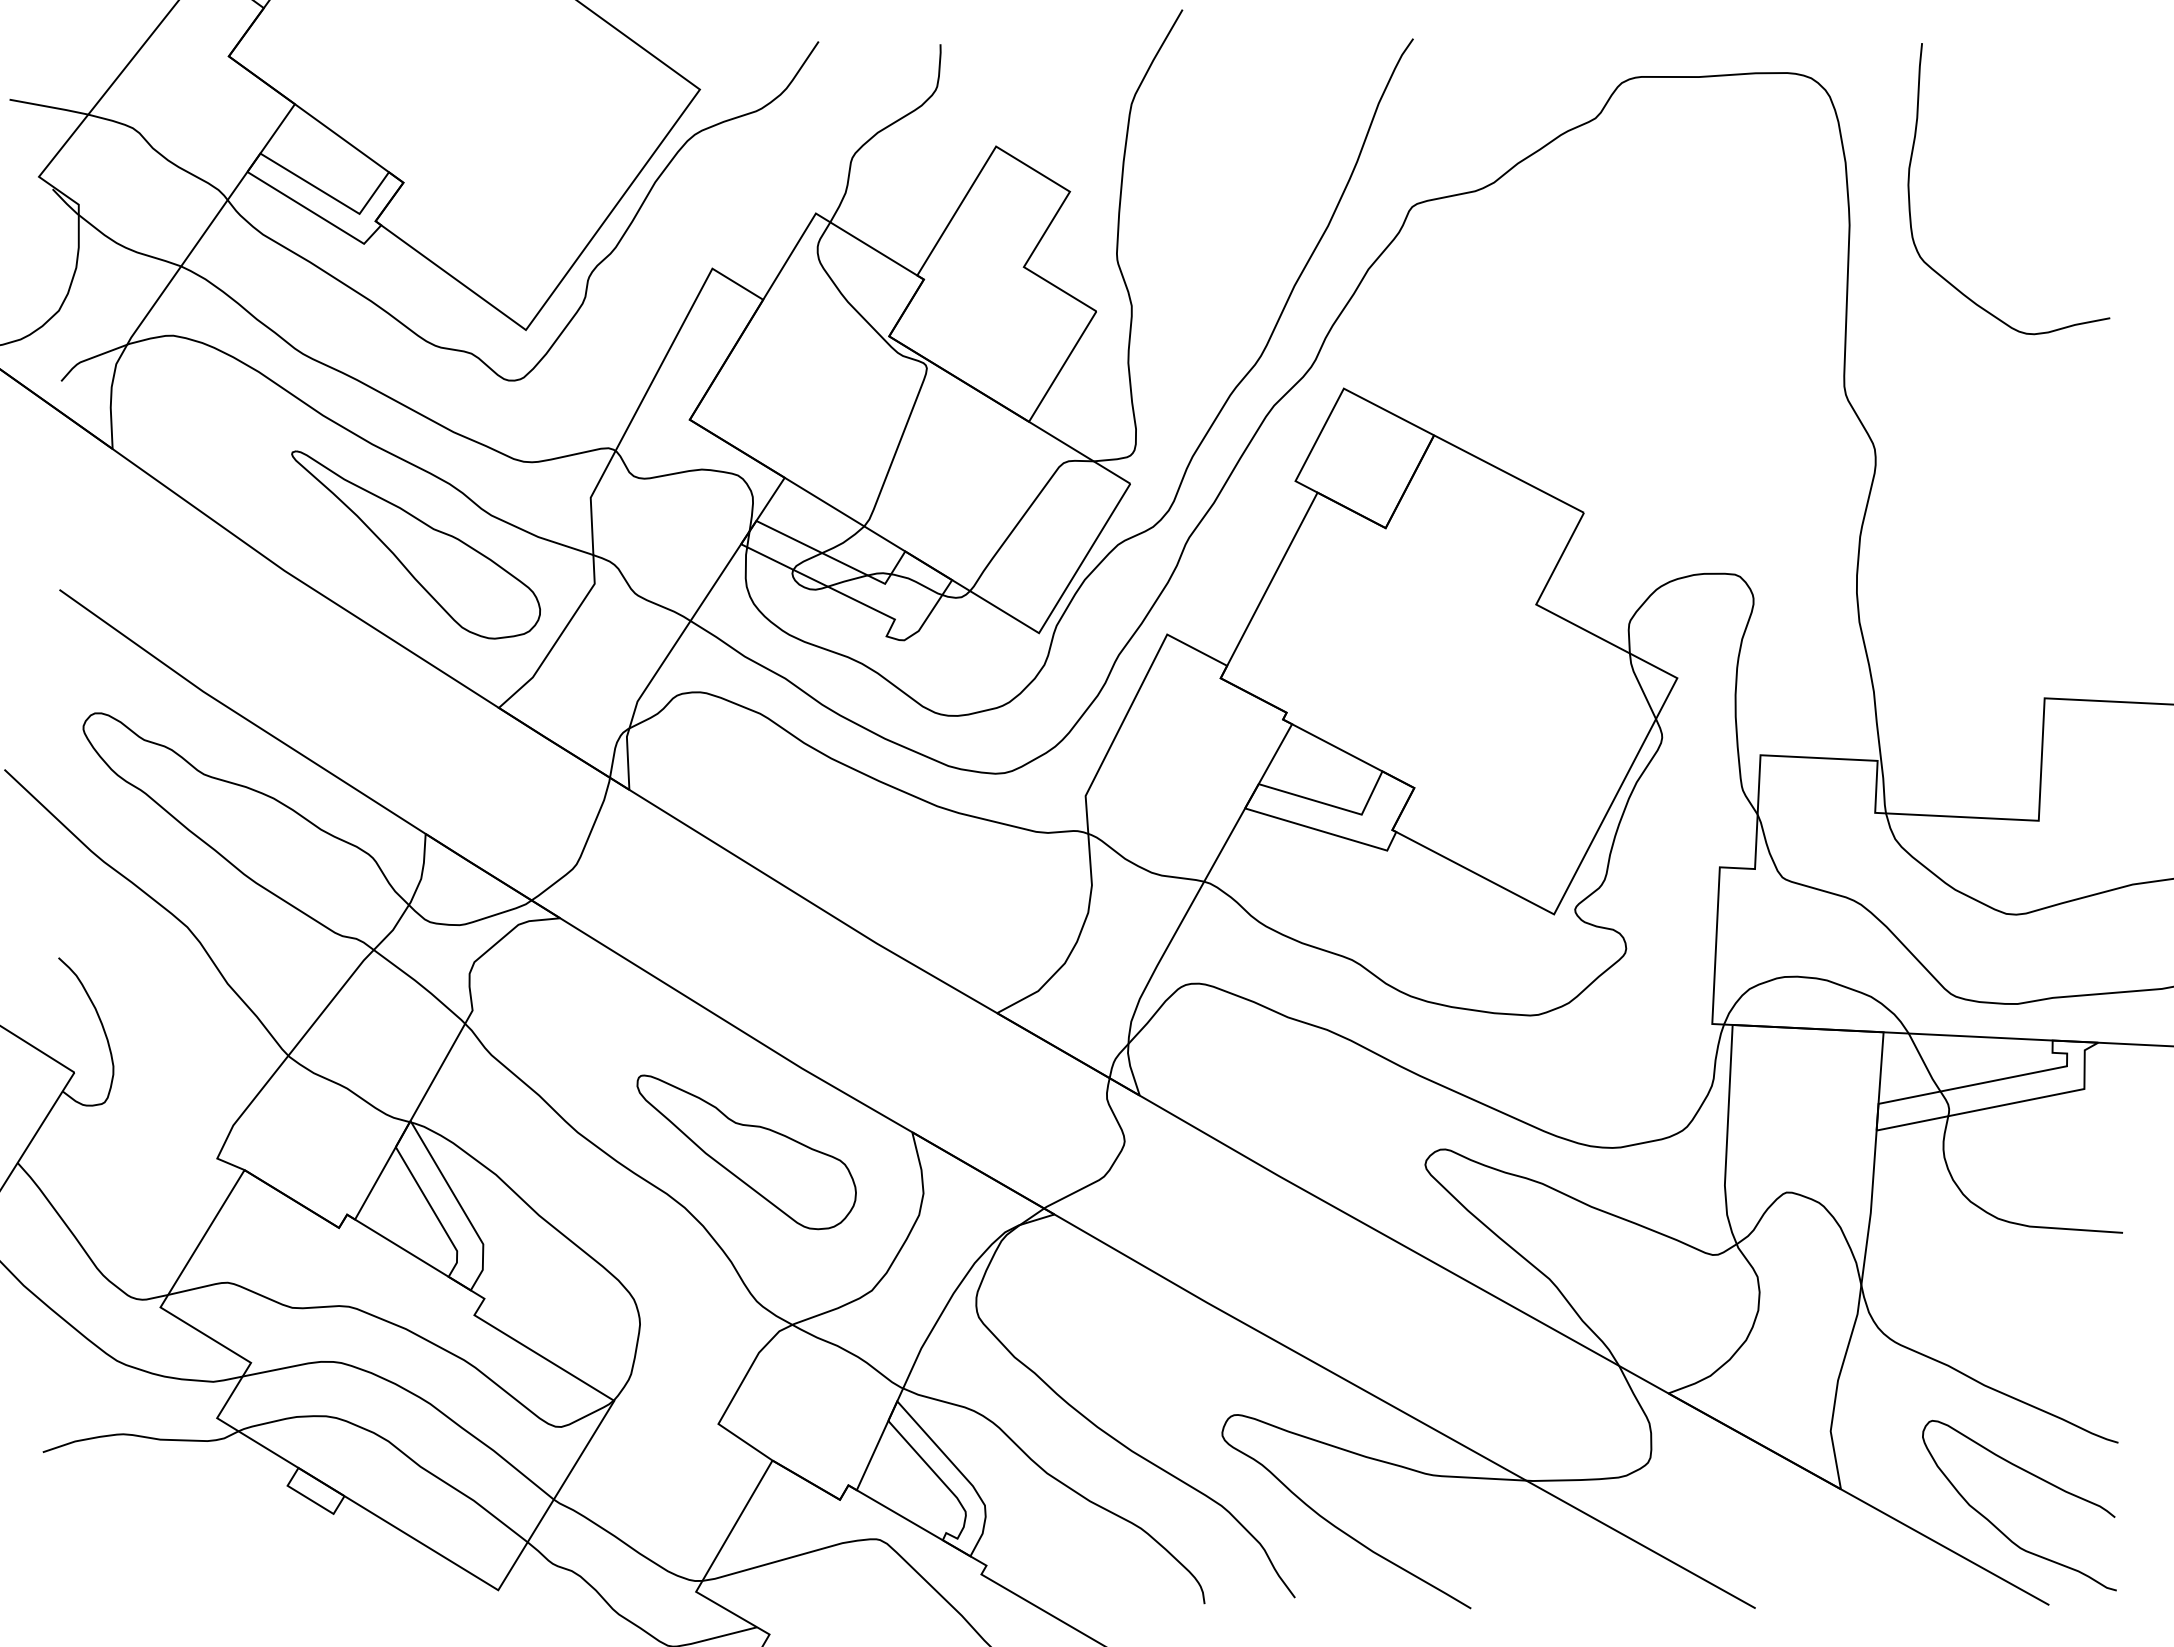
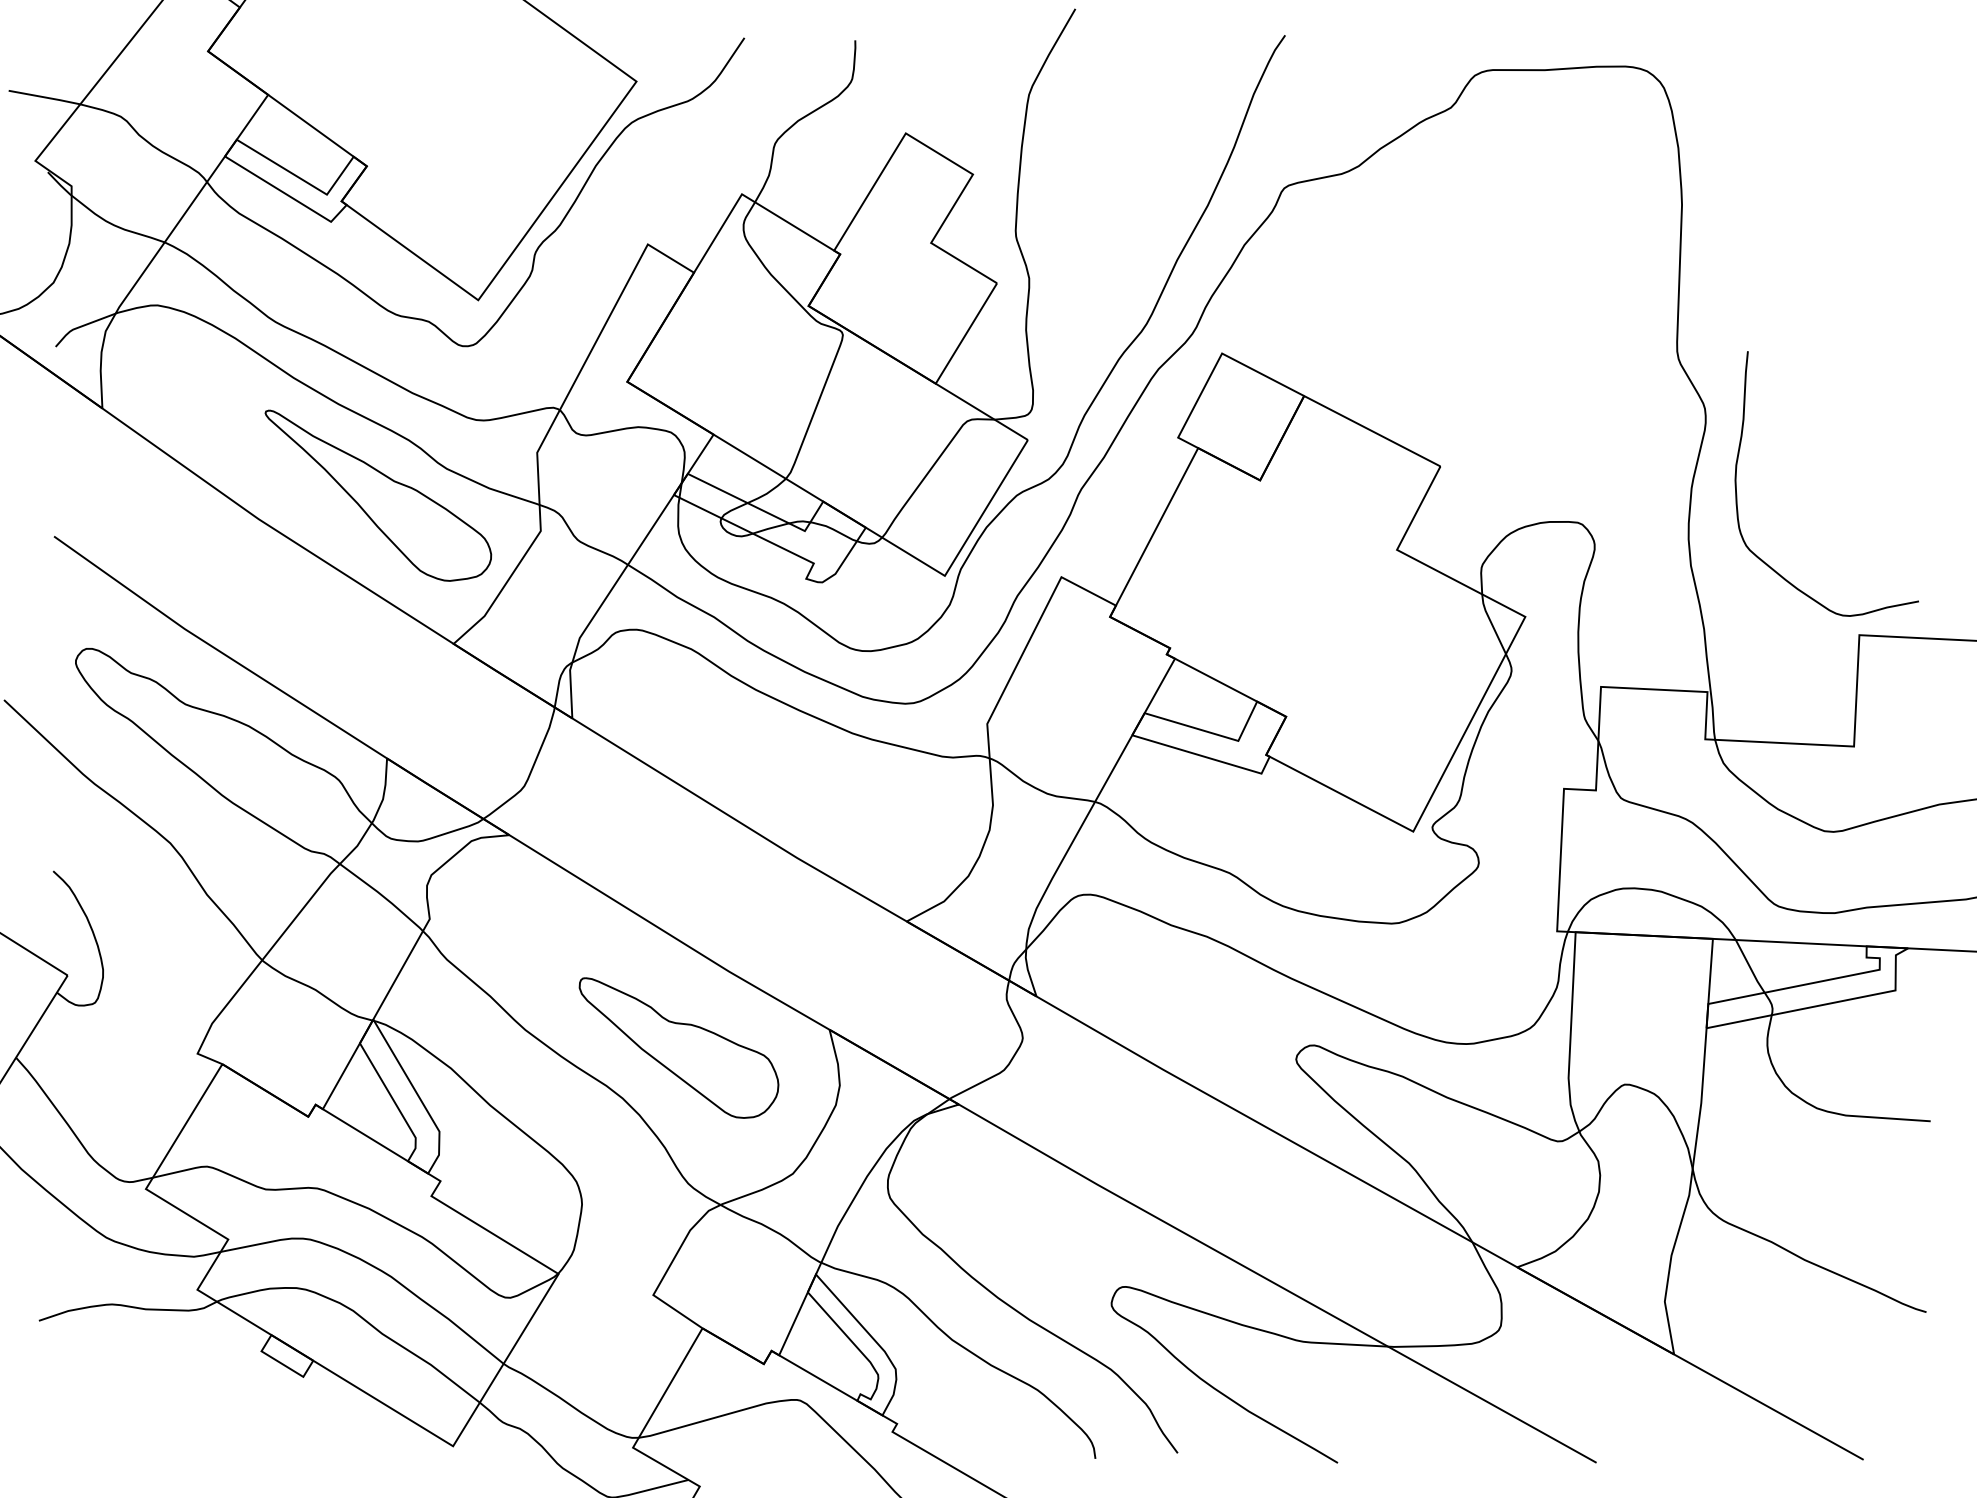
curve: (1910, 200) -> (1737, 494), moved
curve: (2001, 1530) -> (1820, 1391), removed

